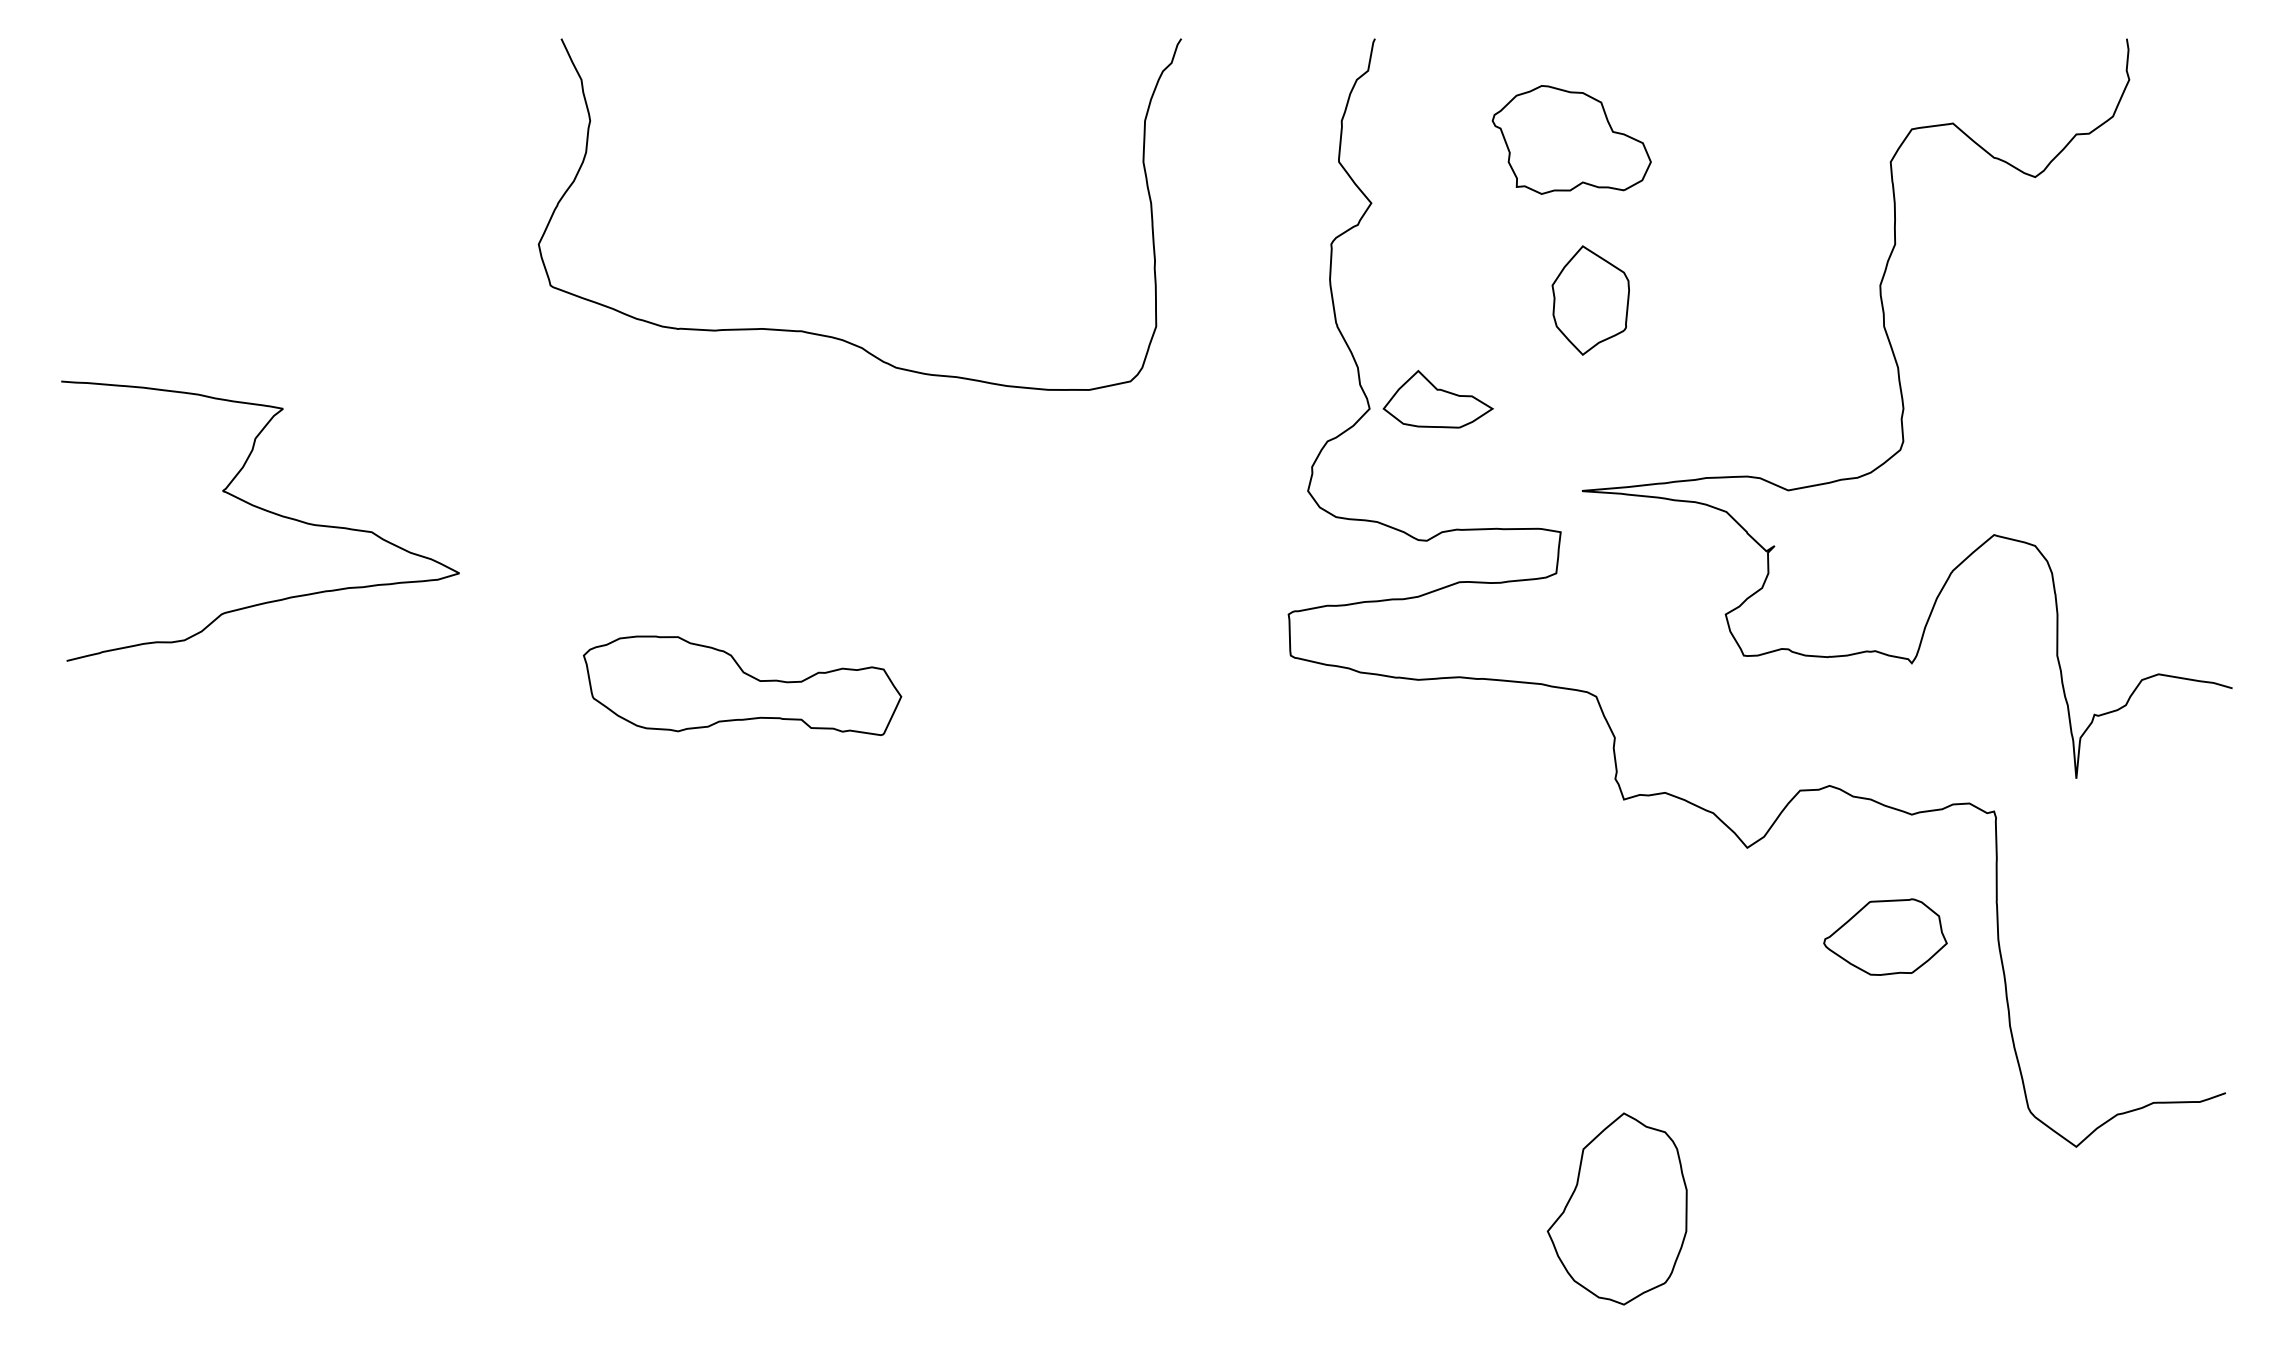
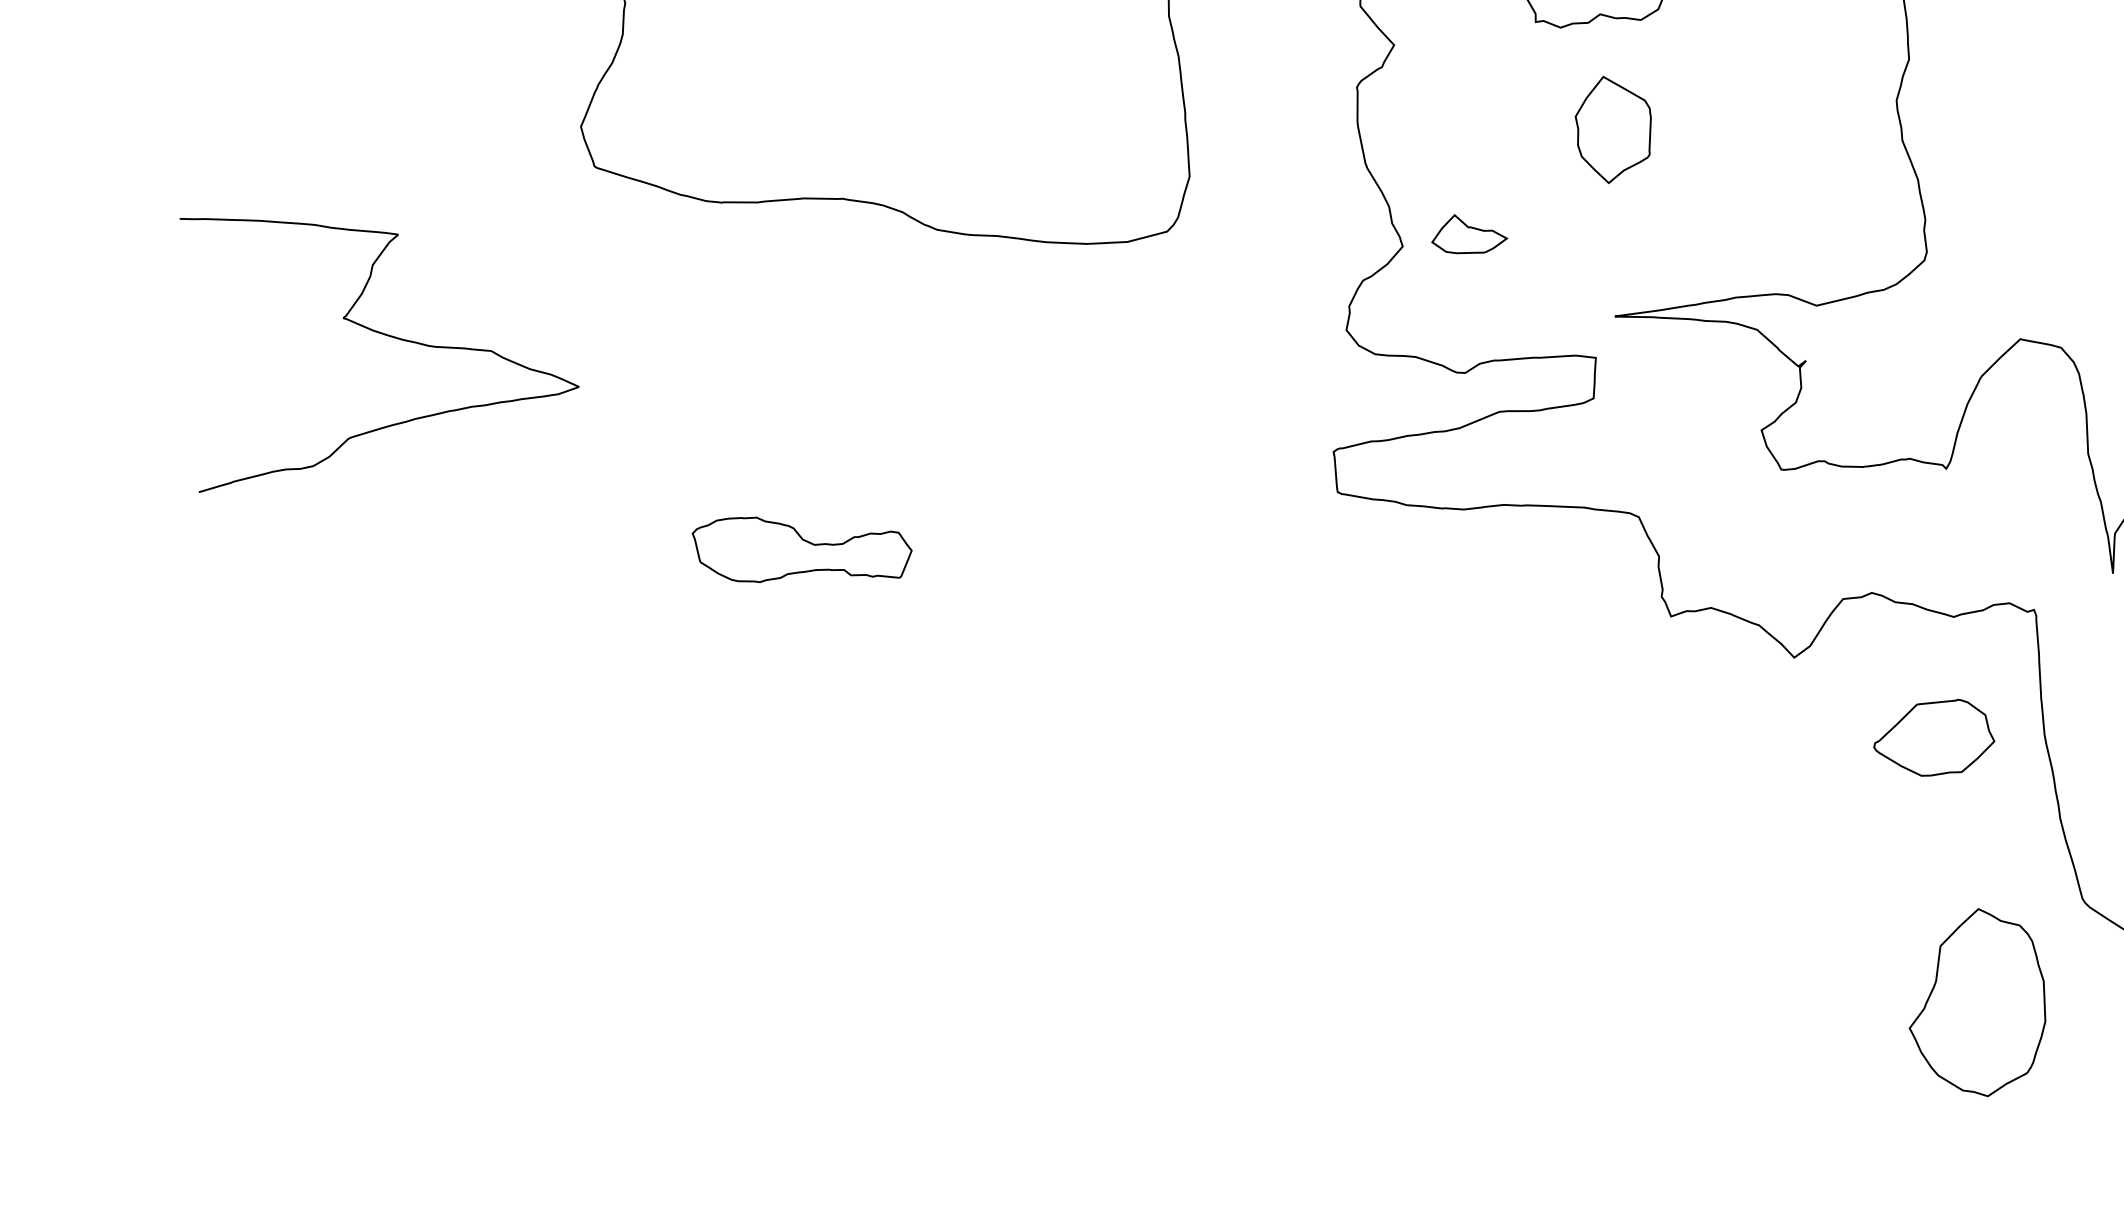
part: (1437, 399) -> (1468, 234), size x0.7
curve: (262, 510) -> (383, 335), moved
part: (742, 685) -> (802, 548), size x0.7
part: (1616, 1208) -> (1975, 1002), moved

